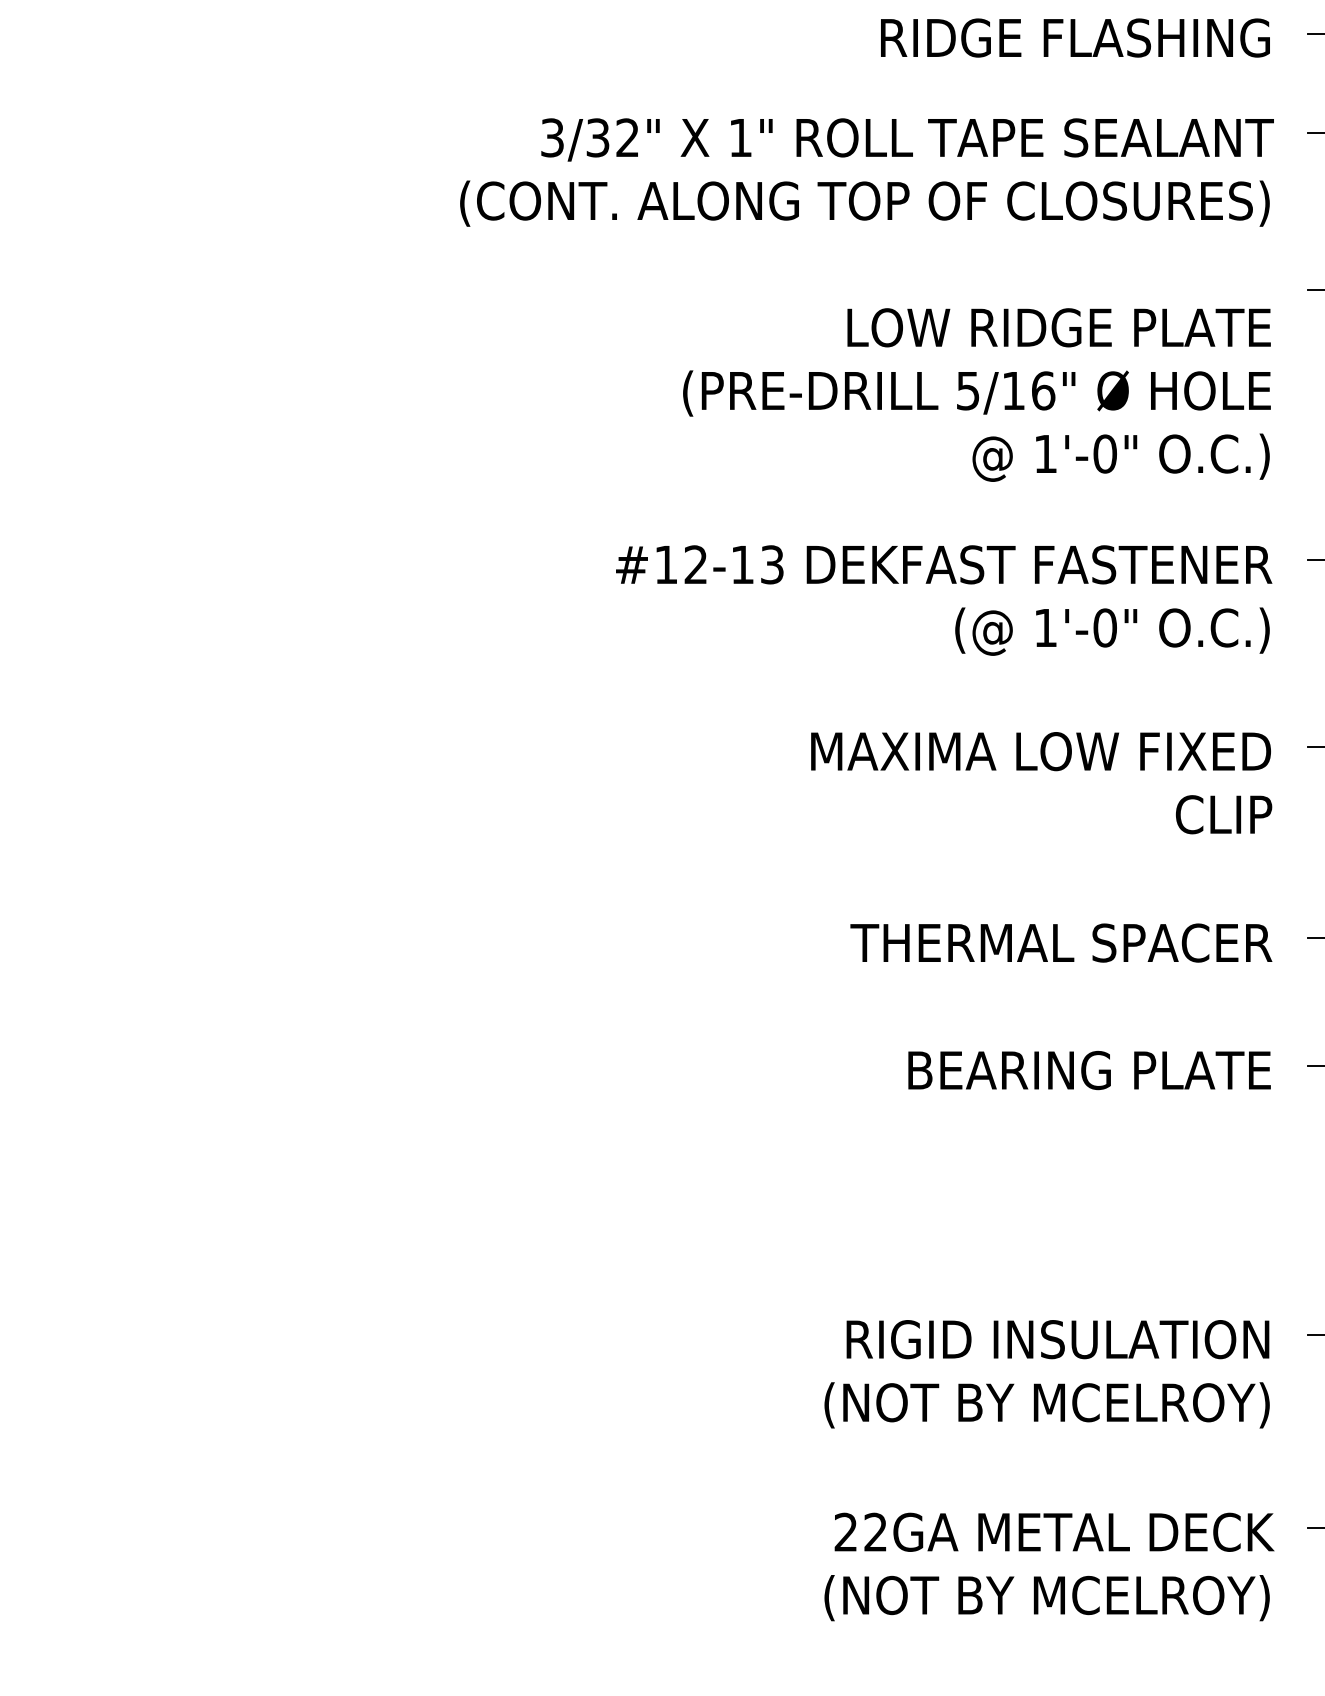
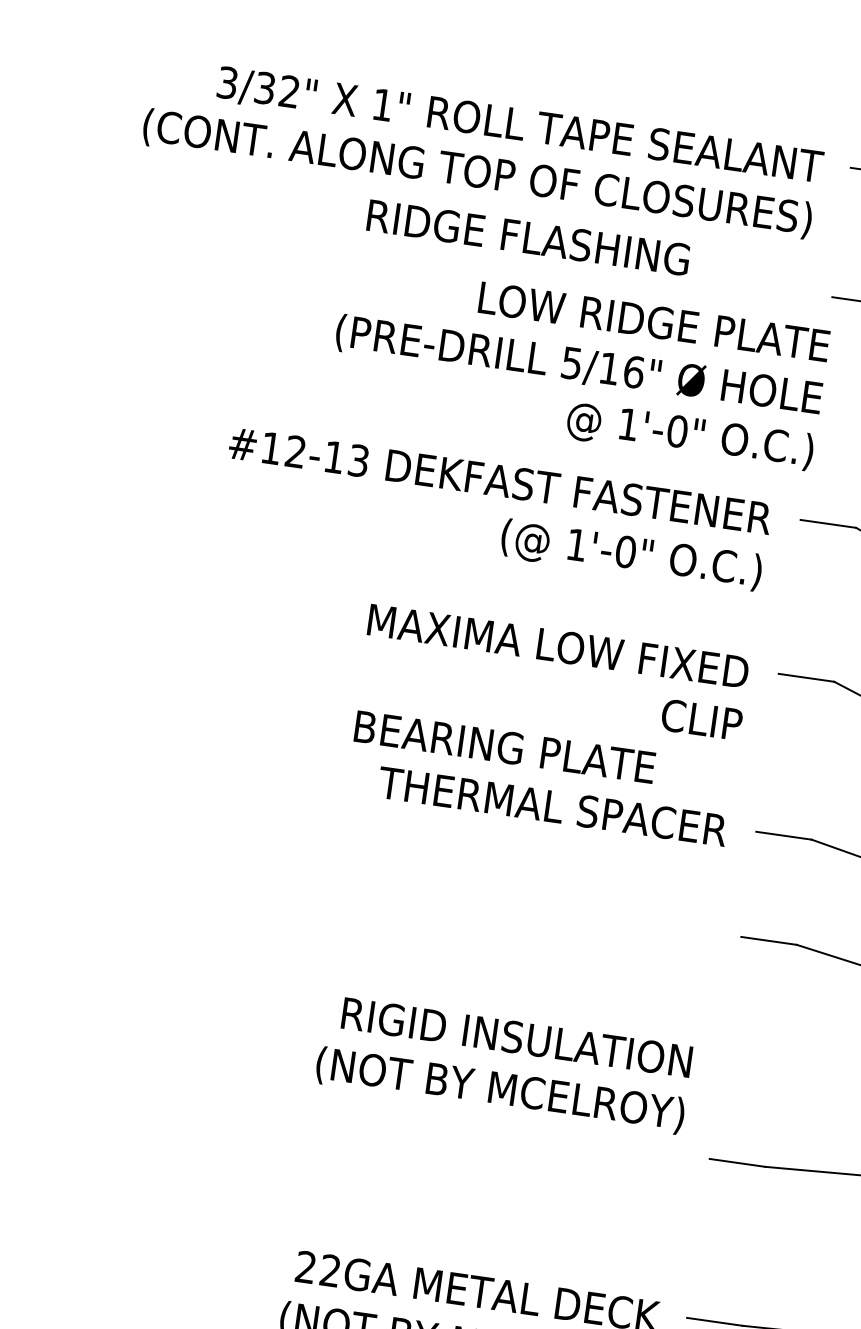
text: (1075, 37) -> (528, 237), moved
text: (976, 394) -> (578, 367), moved
text: (1089, 1070) -> (504, 747), moved
text: (1046, 1374) -> (503, 1065), moved

